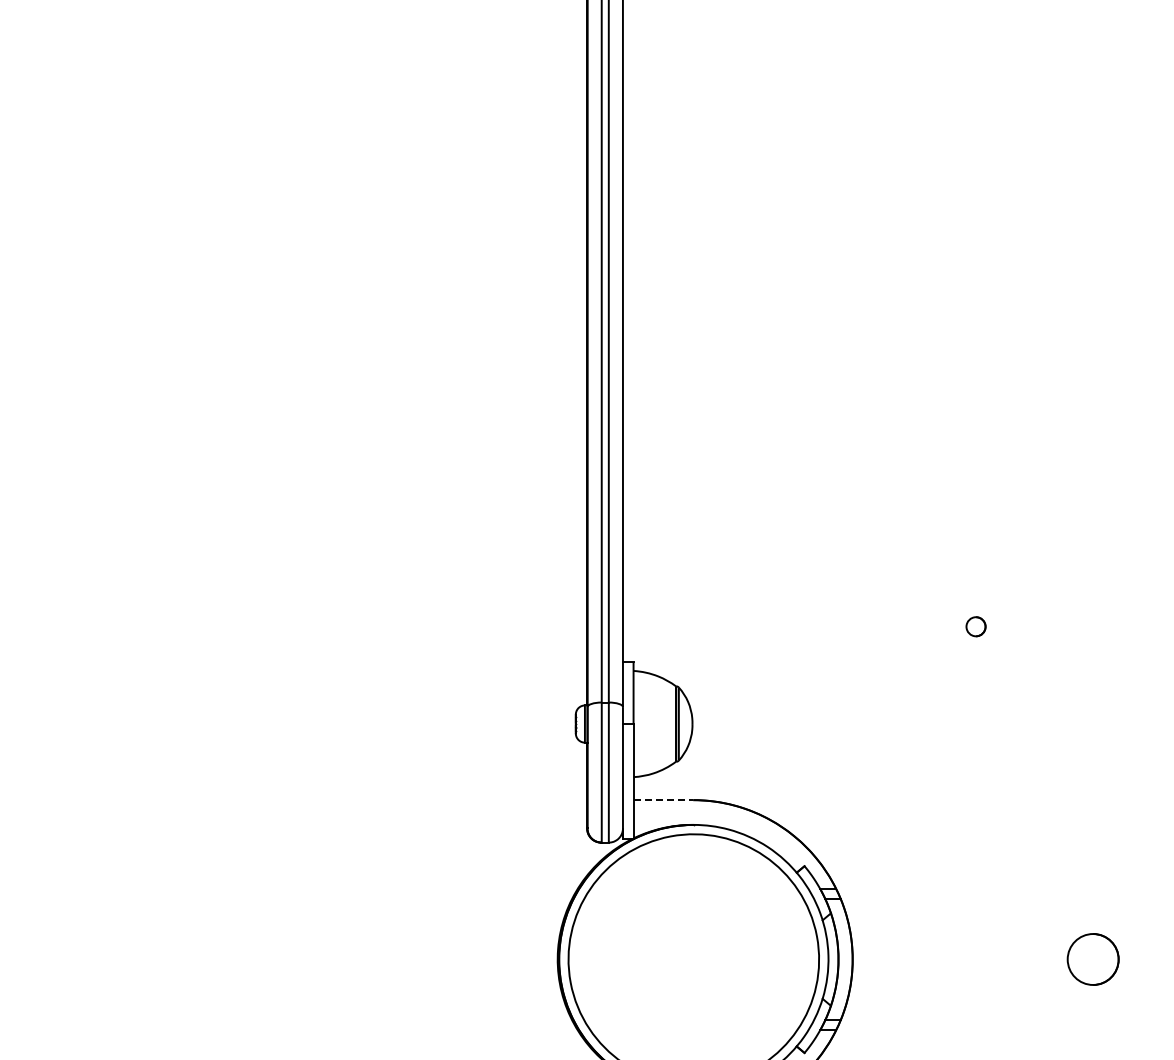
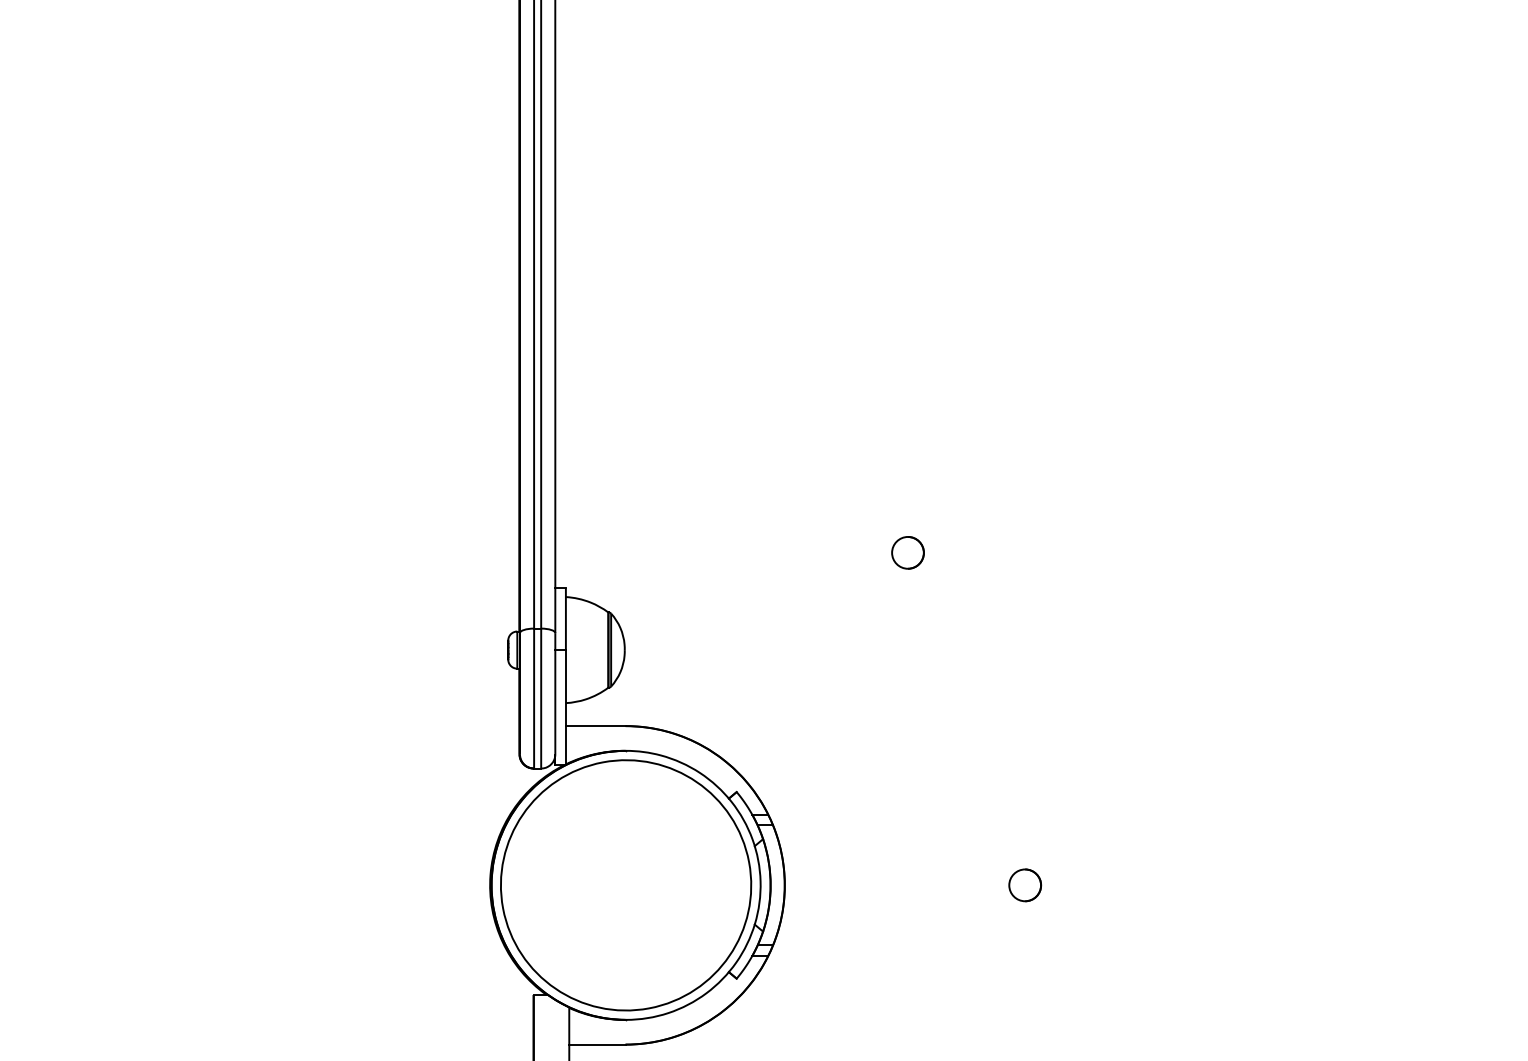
circle: (975, 626) -> (907, 552), size x1.67
line: (663, 800) -> (595, 726), dashed -> solid
part: (1093, 959) -> (1025, 885), size x0.62

